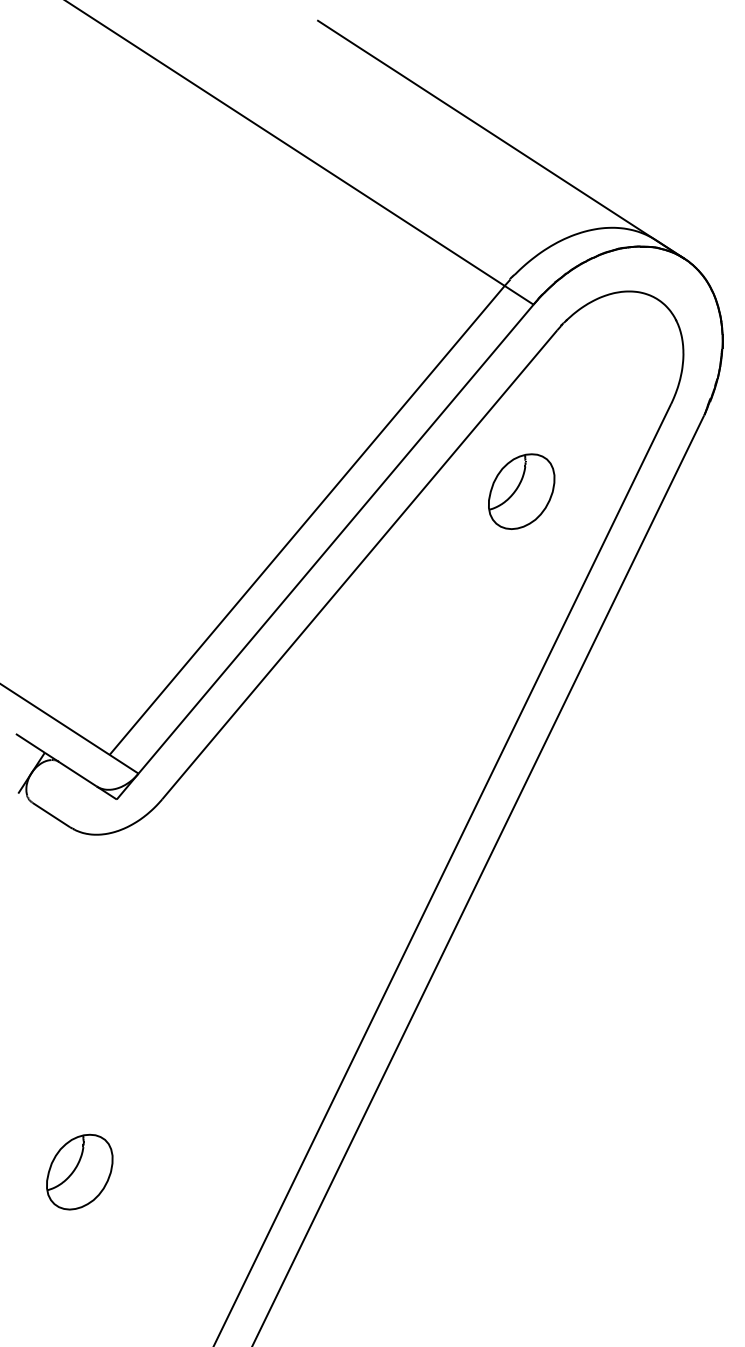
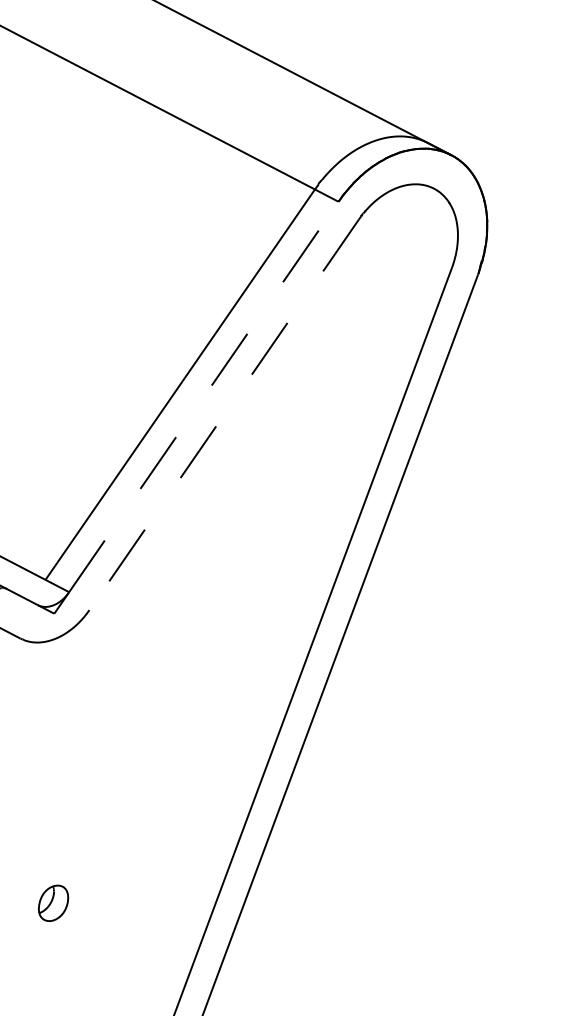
part: (521, 491) -> (343, 346), removed
line: (336, 539) -> (204, 397), solid -> dashed
line: (359, 564) -> (223, 414), solid -> dashed
part: (79, 1171) -> (53, 902), size x0.6

